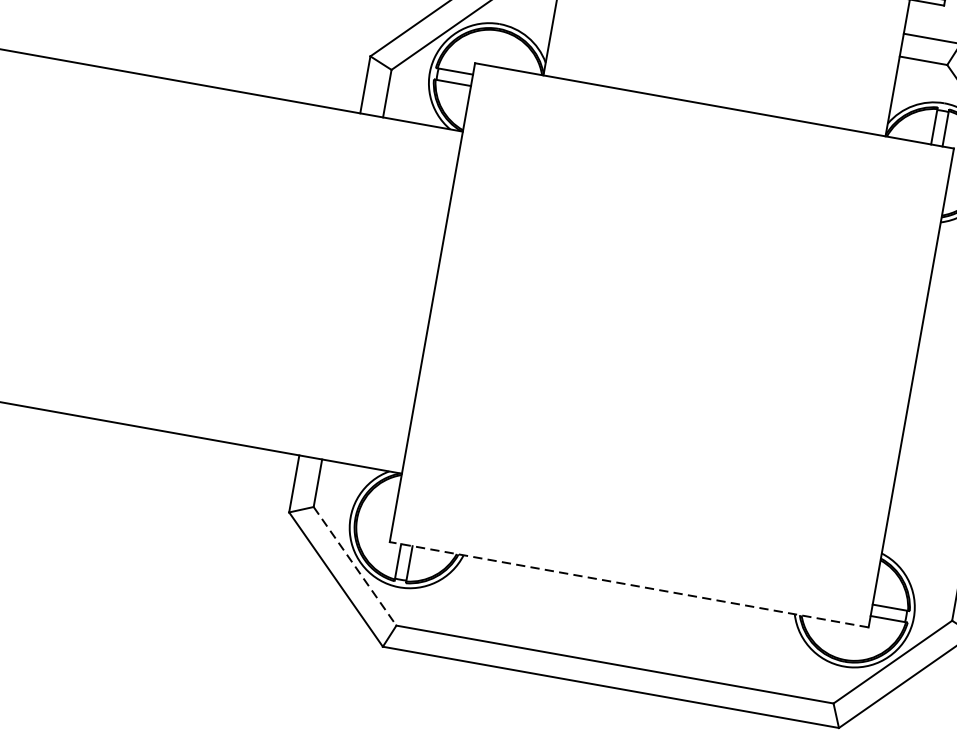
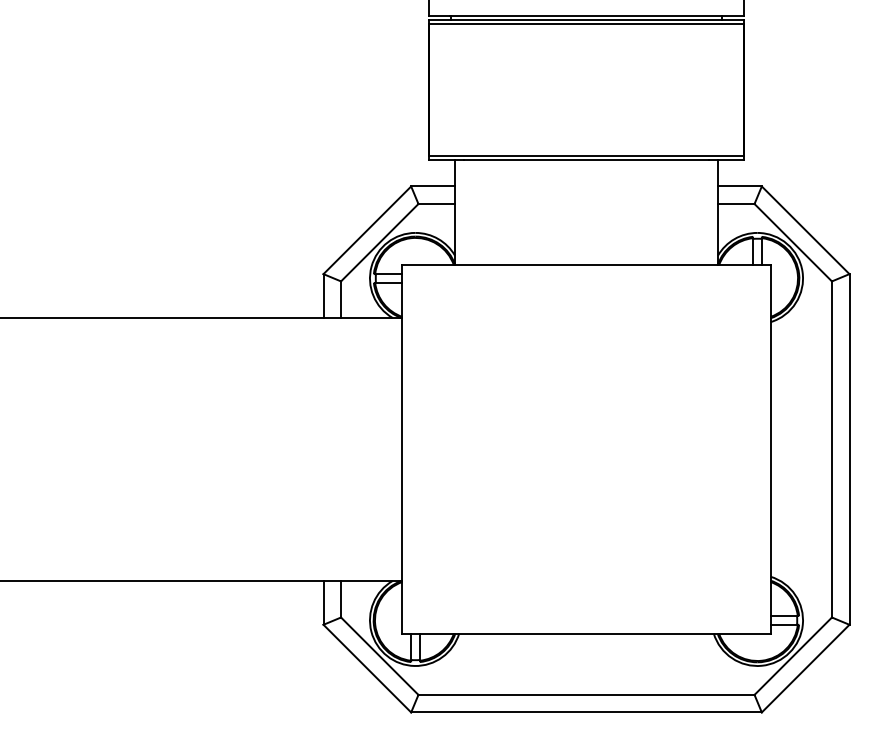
line: (354, 566) -> (379, 656), dashed -> solid
line: (629, 584) -> (586, 633), dashed -> solid

